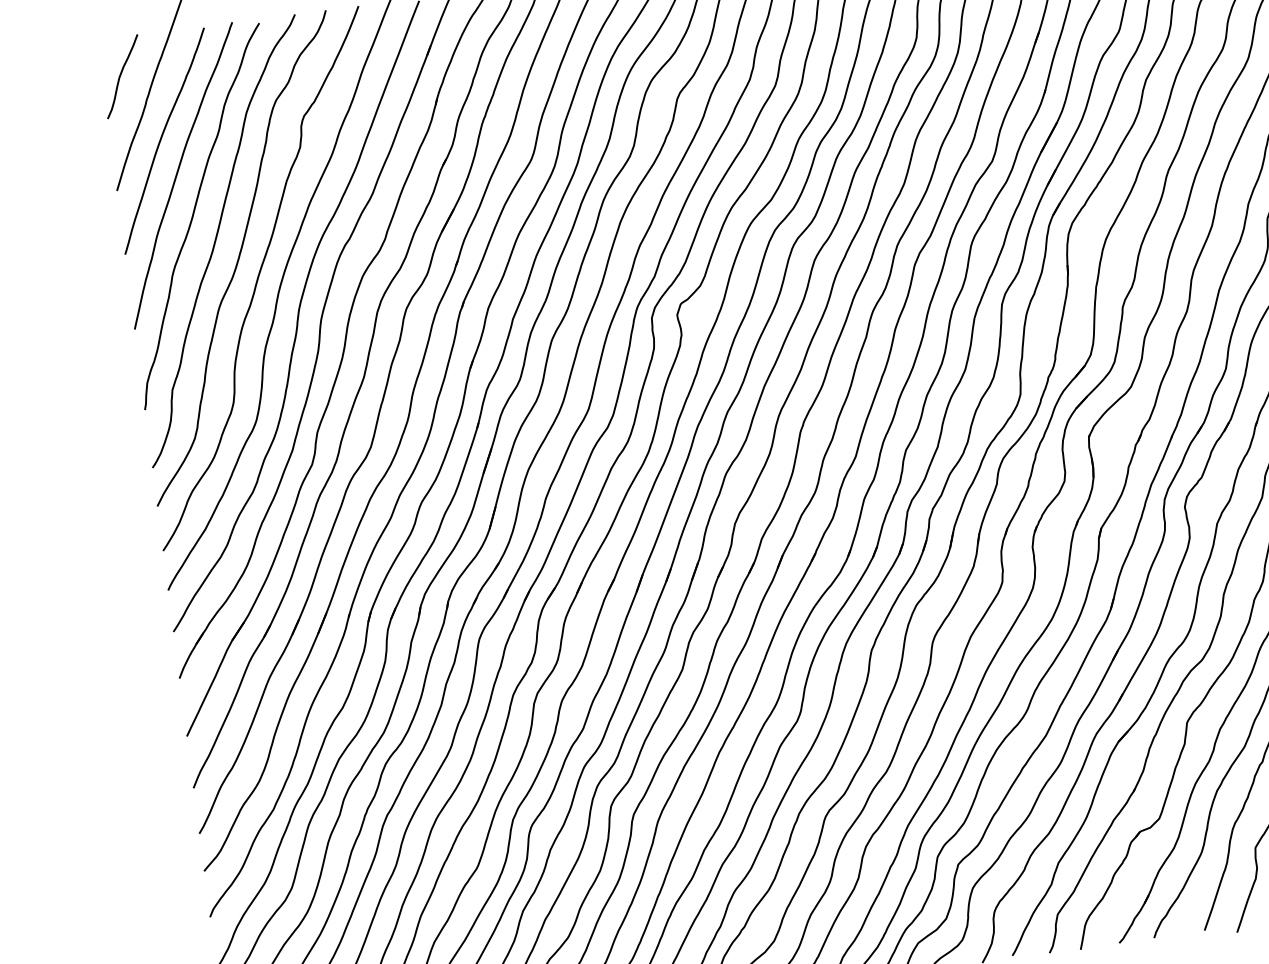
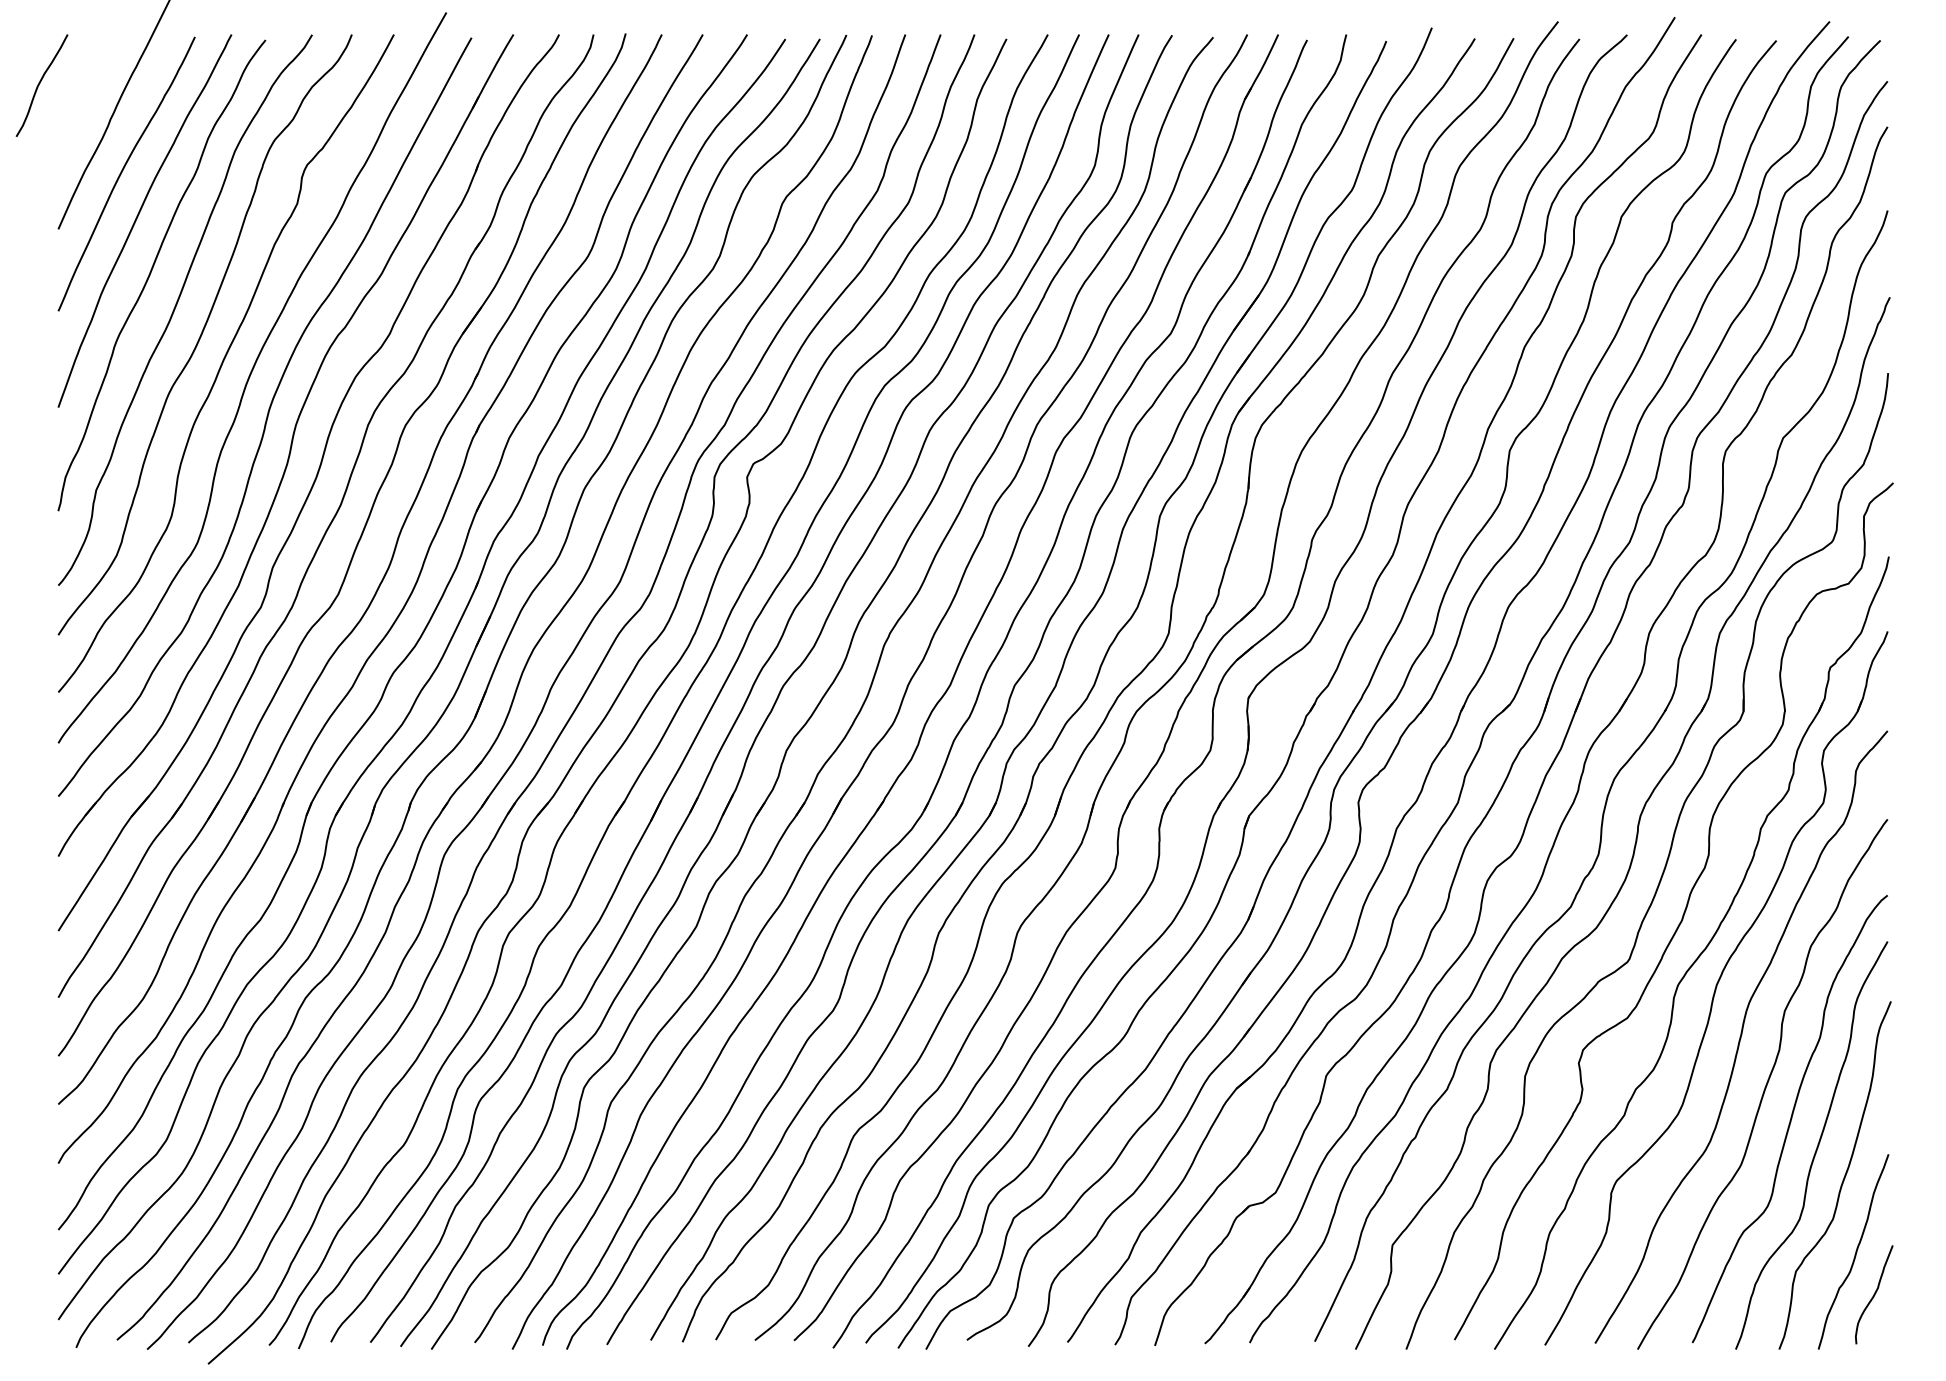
curve: (120, 76) -> (39, 85), moved

